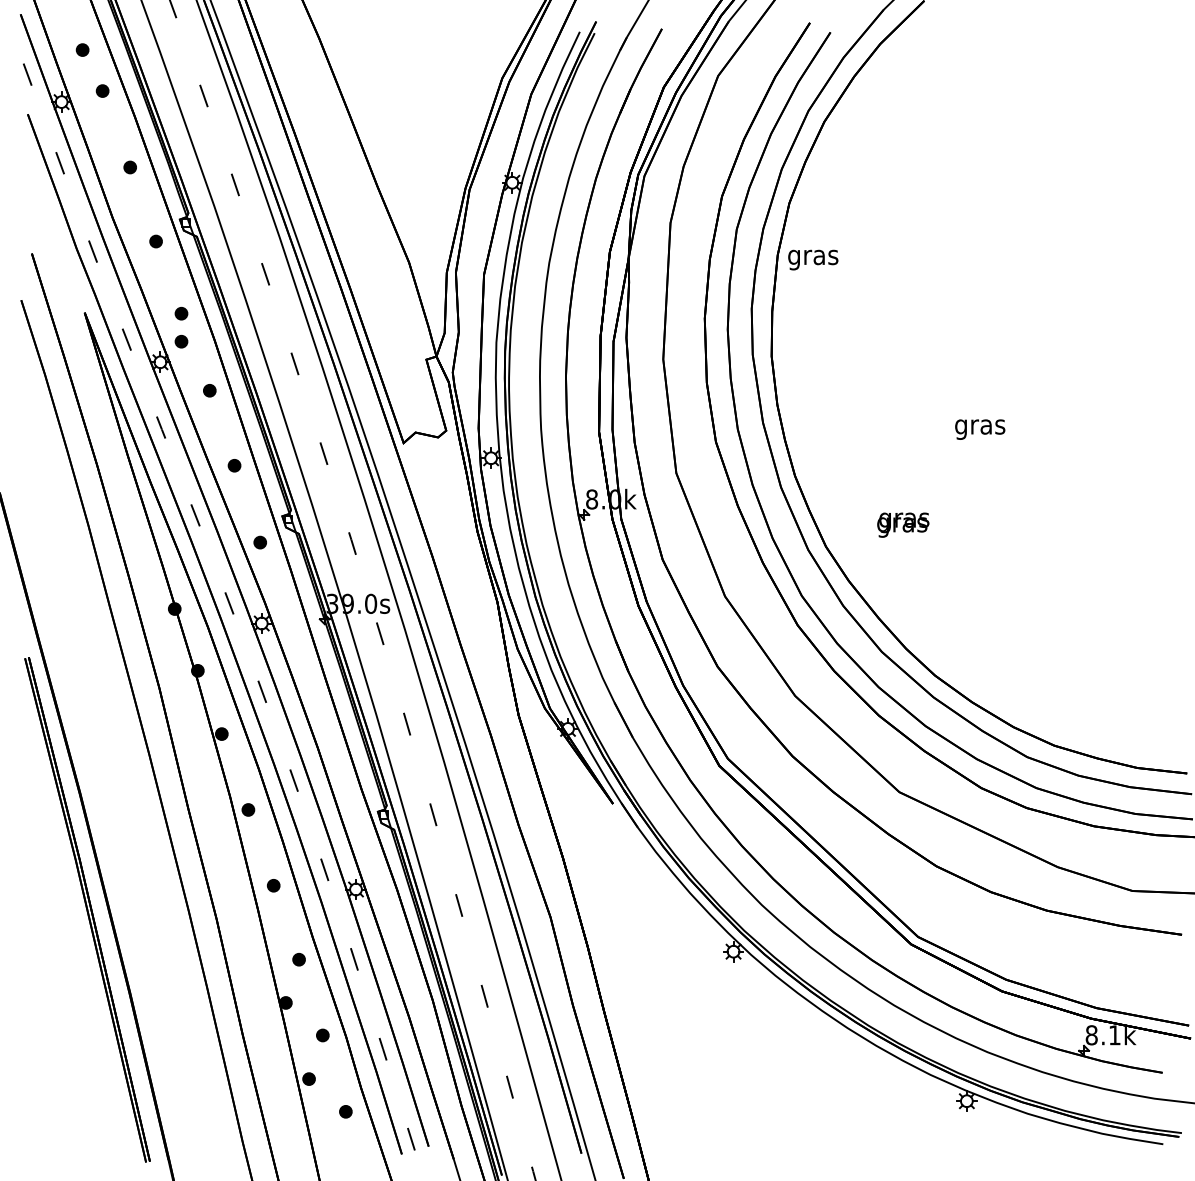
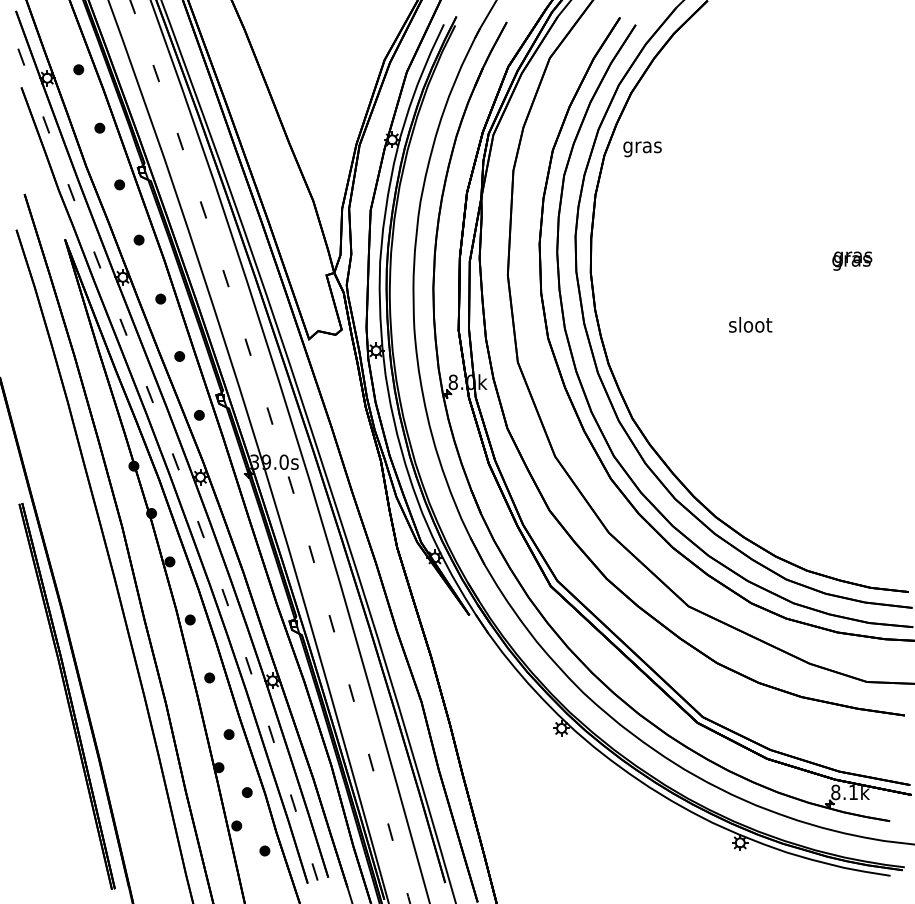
part: (82, 49) -> (63, 37), removed
text: (813, 259) -> (642, 148), moved
part: (181, 341) -> (139, 261), removed
text: (980, 426) -> (750, 326), gras -> sloot
text: (903, 524) -> (852, 260), moved

